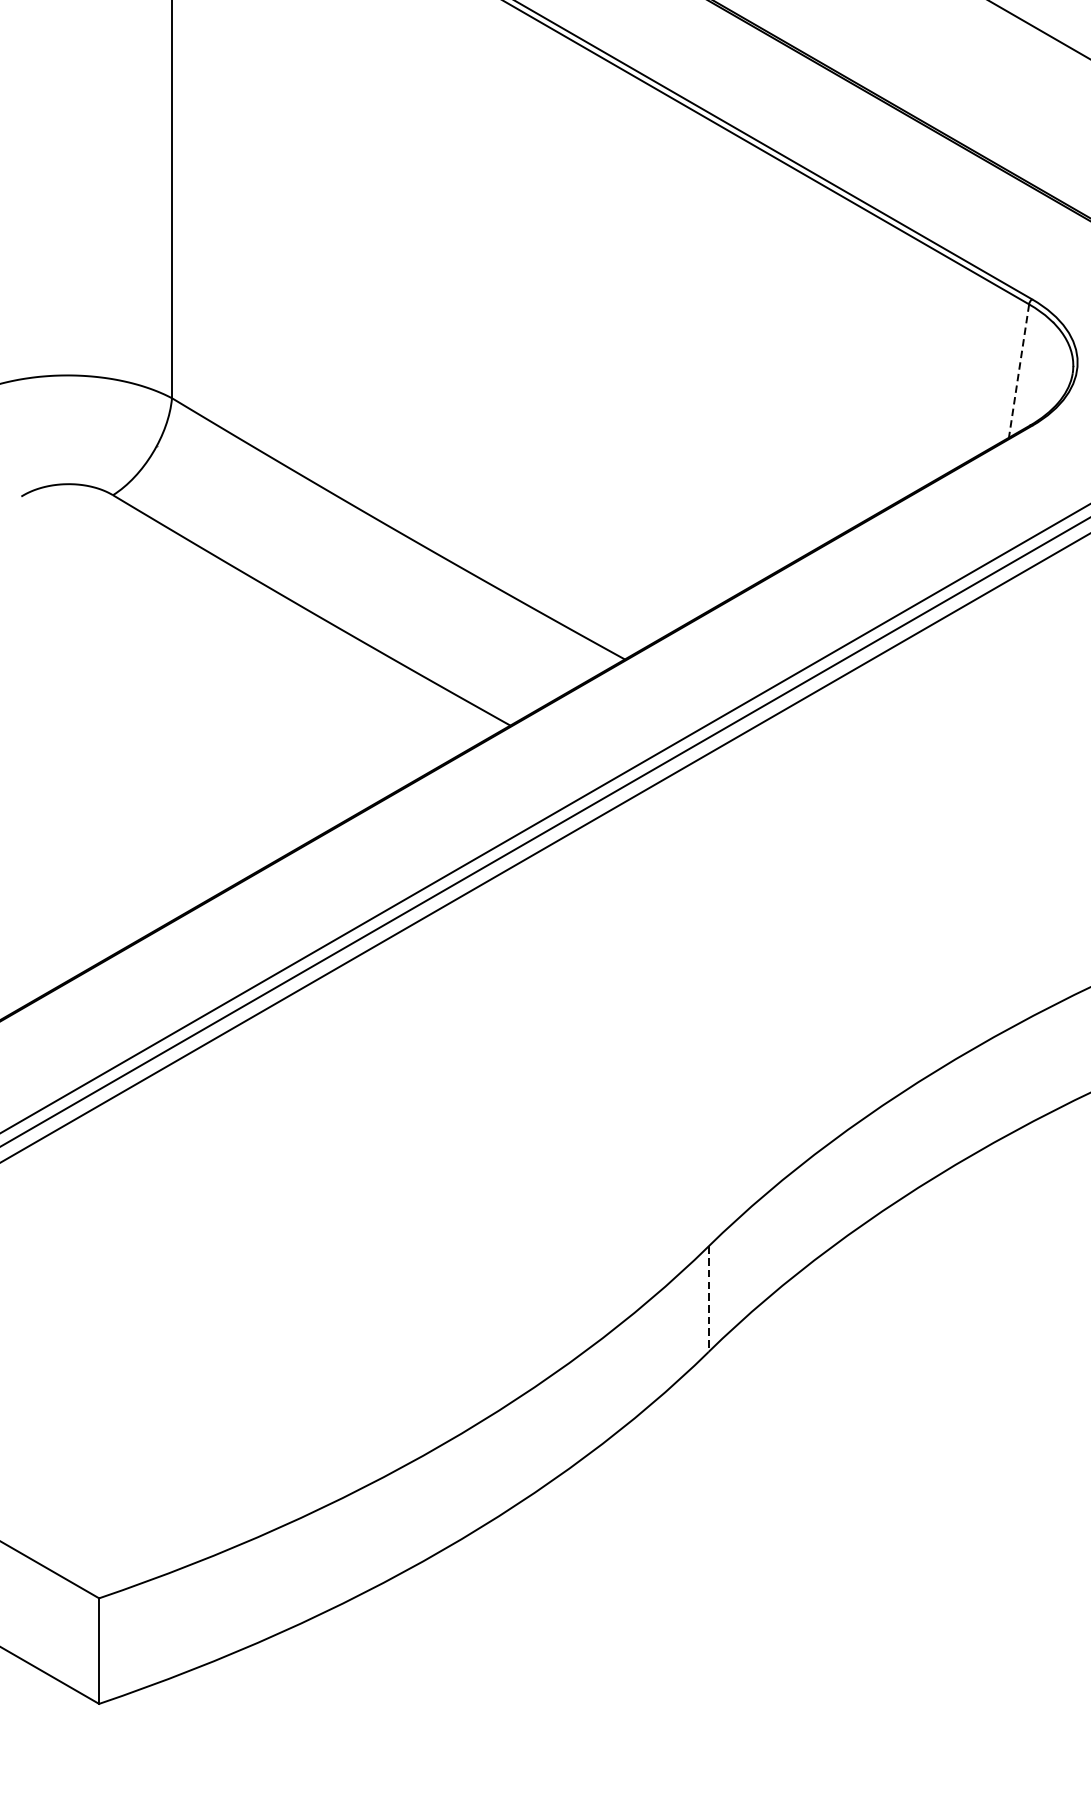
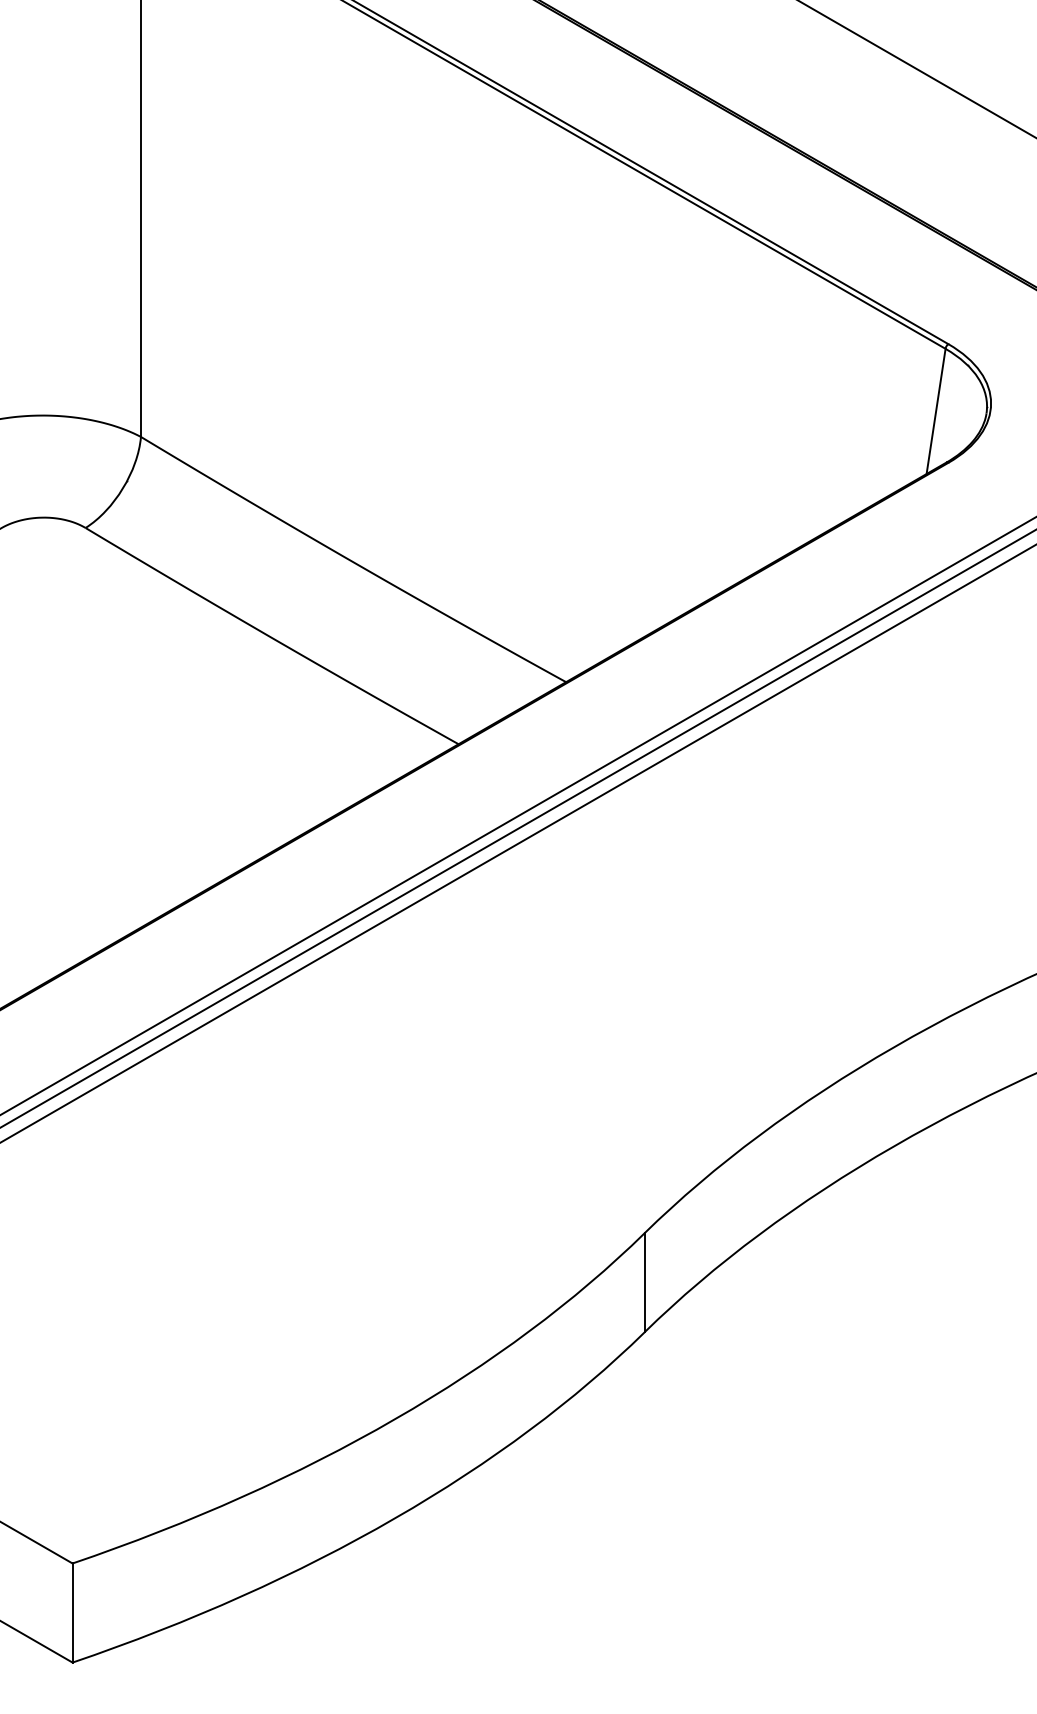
line: (1019, 371) -> (936, 411), dashed -> solid
line: (708, 1298) -> (644, 1282), dashed -> solid

